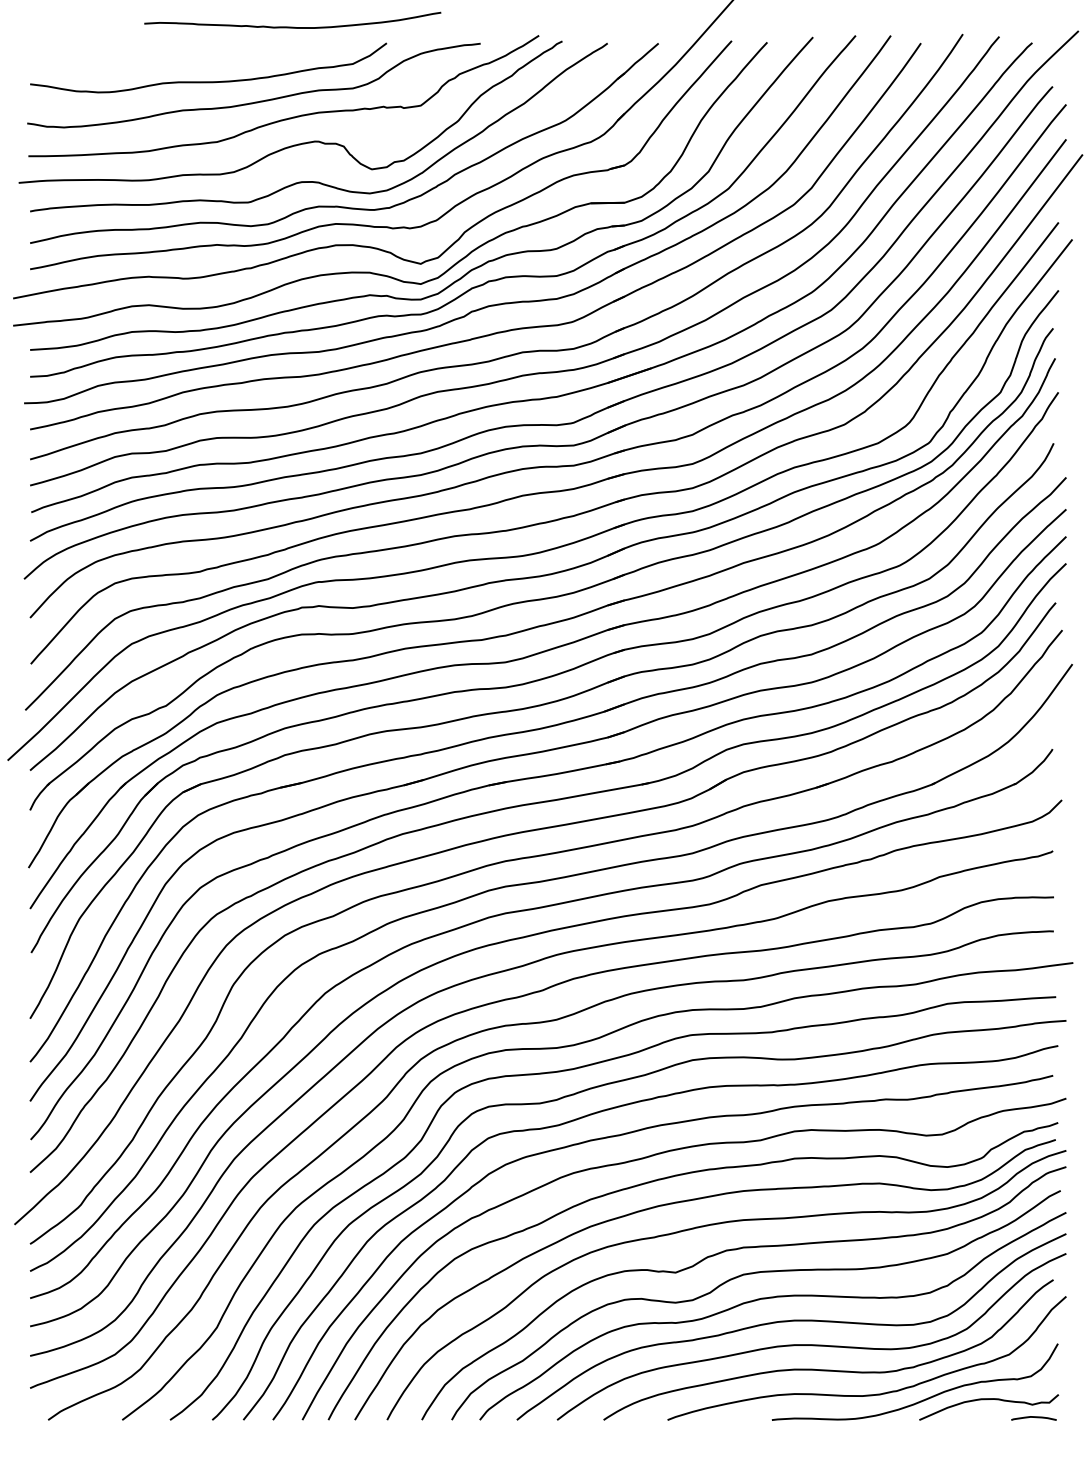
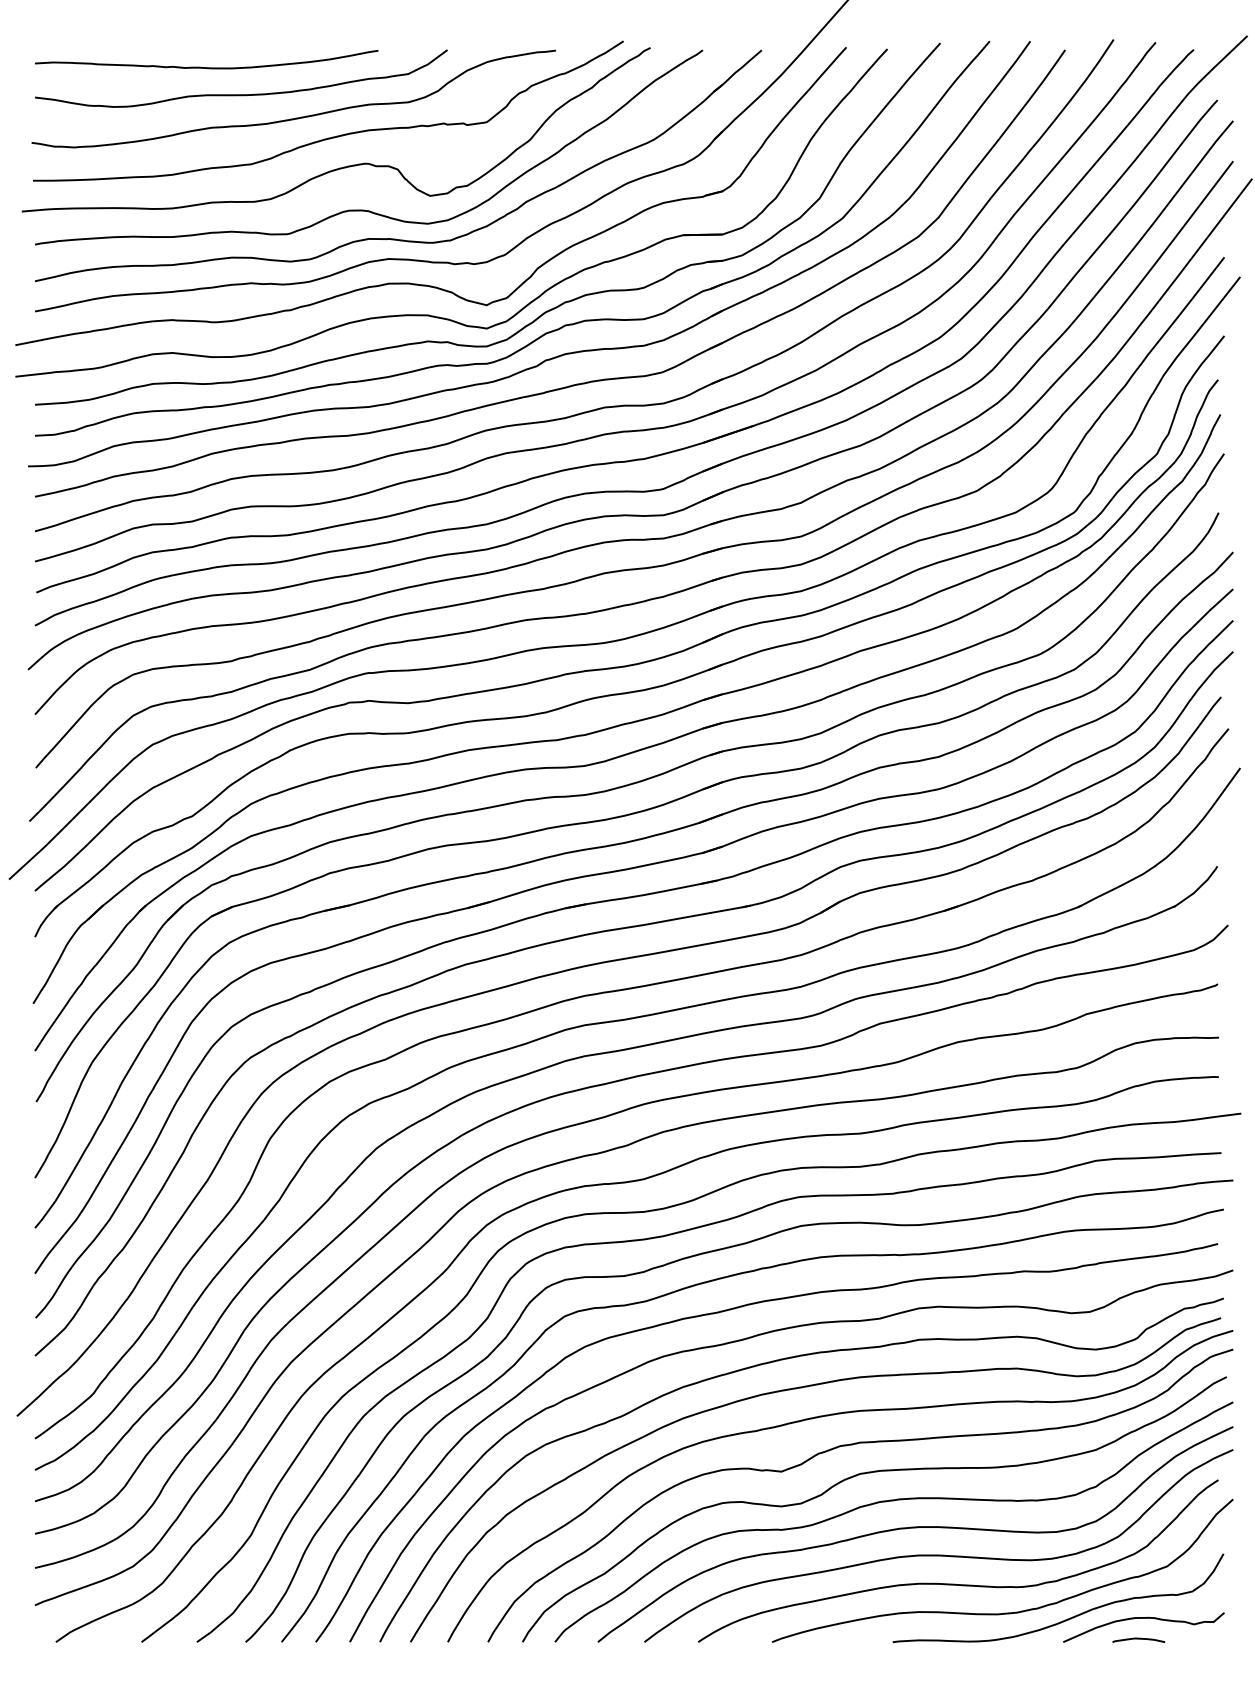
curve: (292, 27) -> (206, 67), moved
curve: (1033, 1417) -> (1138, 1639), moved

